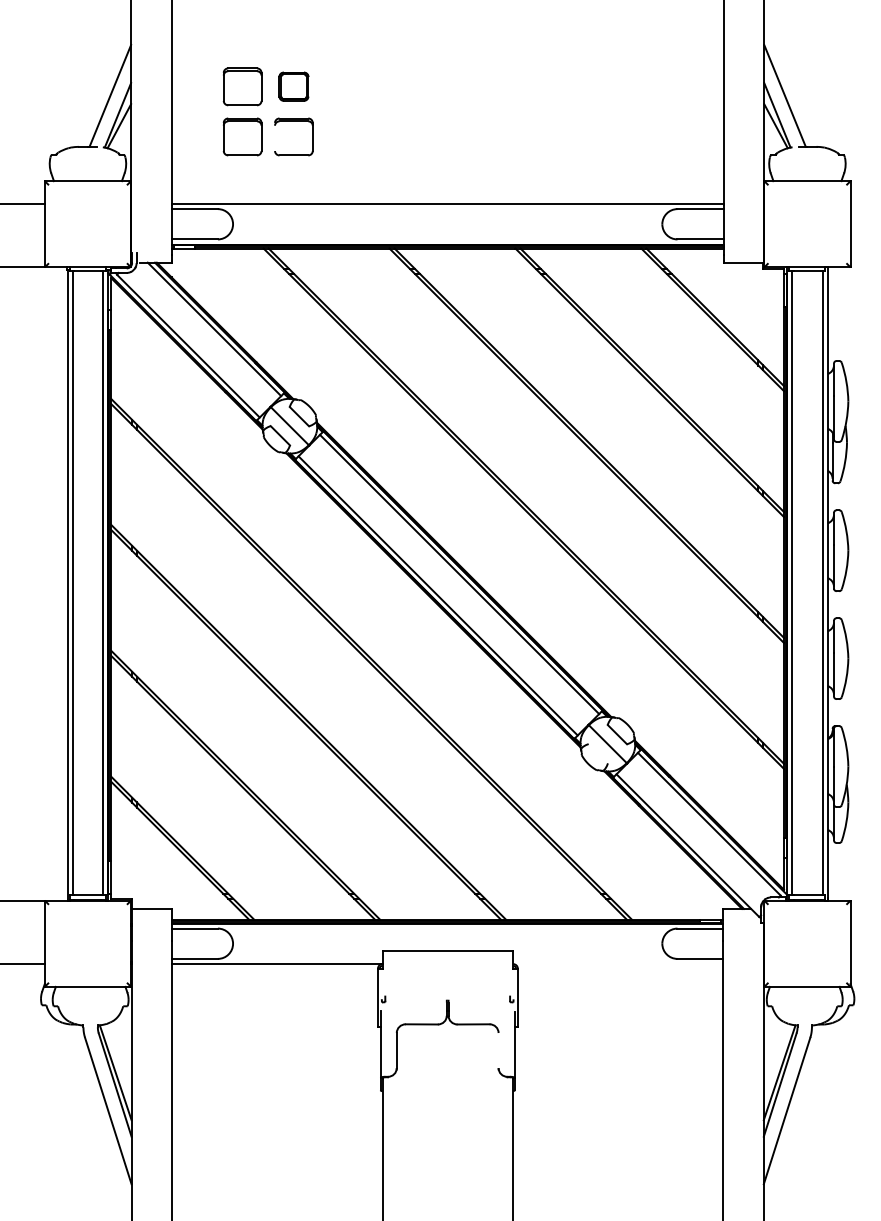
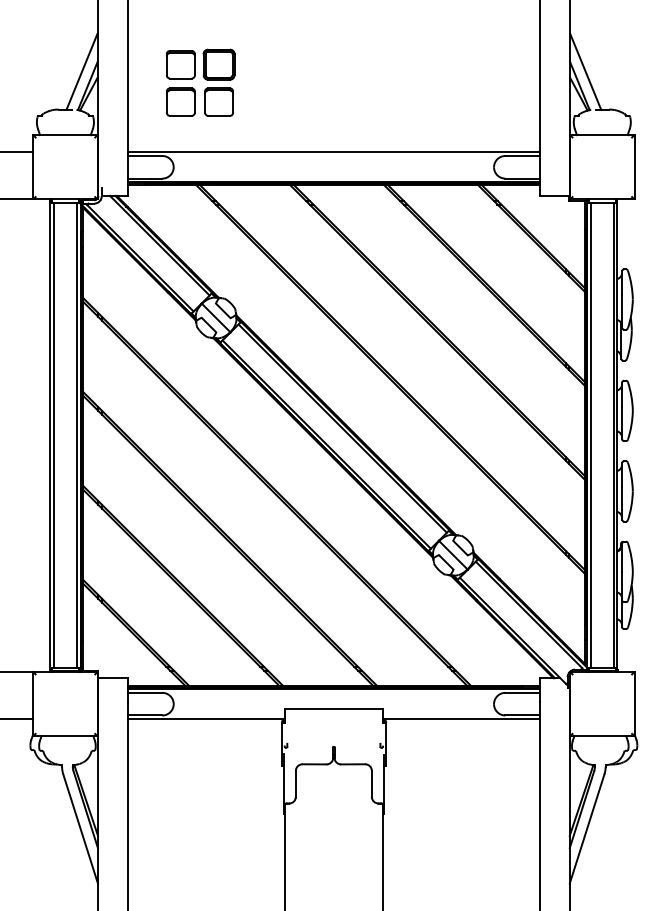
part: (293, 86) -> (218, 64), size x1.43
line: (275, 136) -> (205, 101), added
line: (597, 753) -> (445, 562), added
line: (618, 963) -> (461, 718), added
line: (498, 1050) -> (371, 783), added

